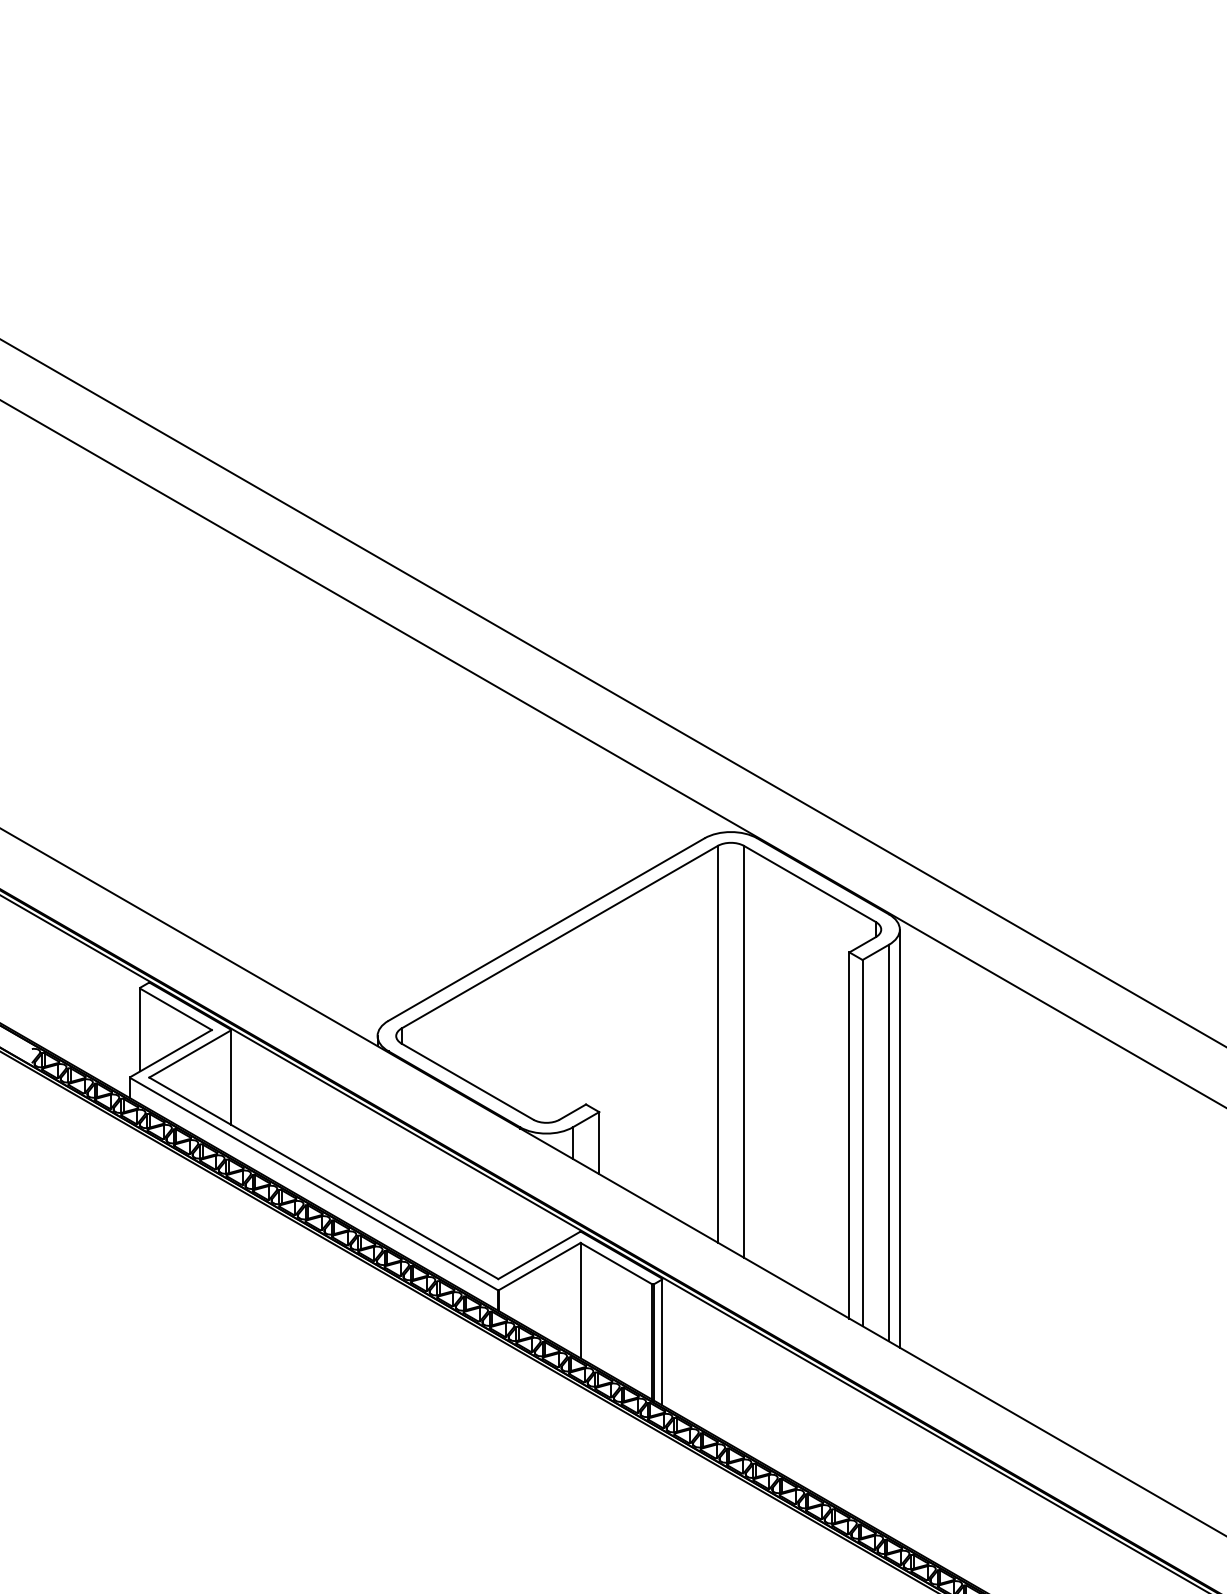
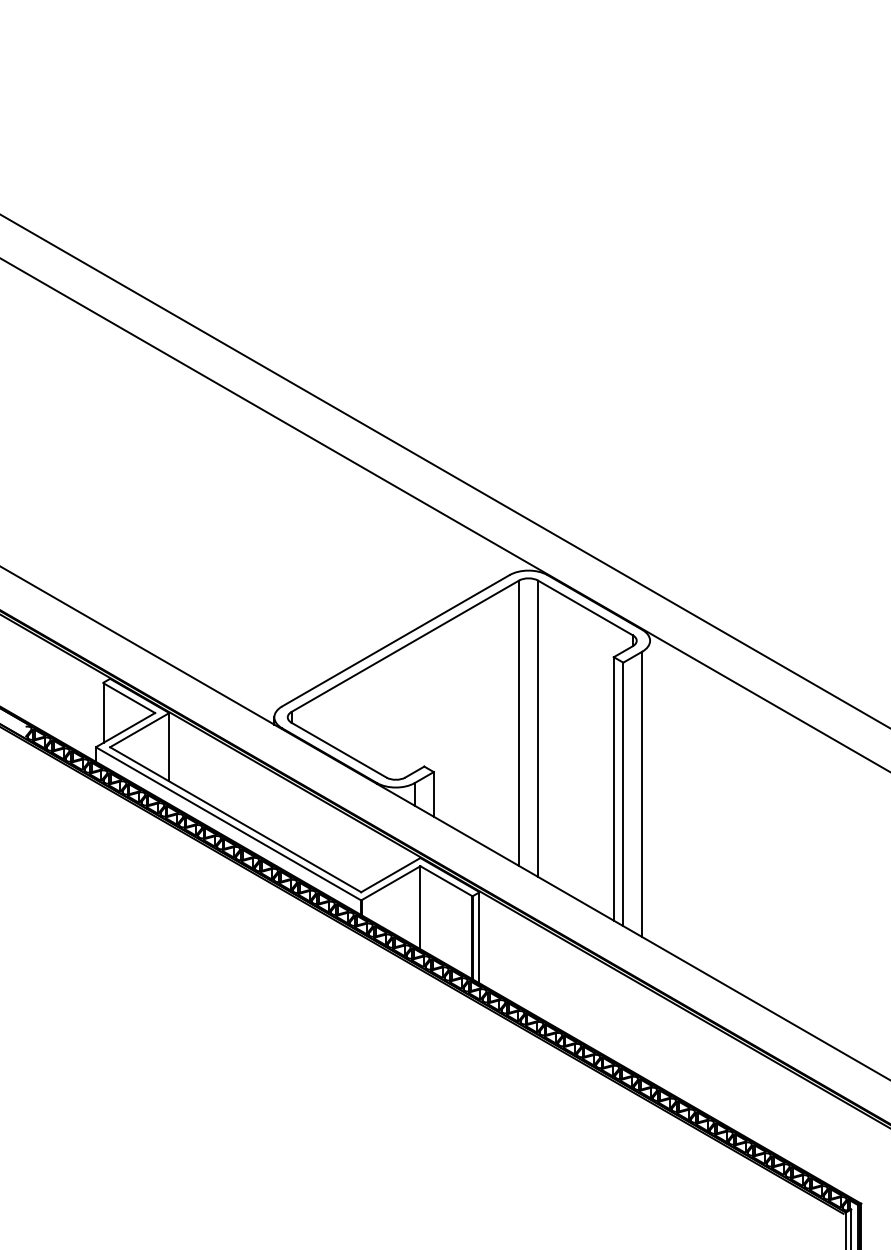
line: (900, 1137) -> (650, 790), removed

